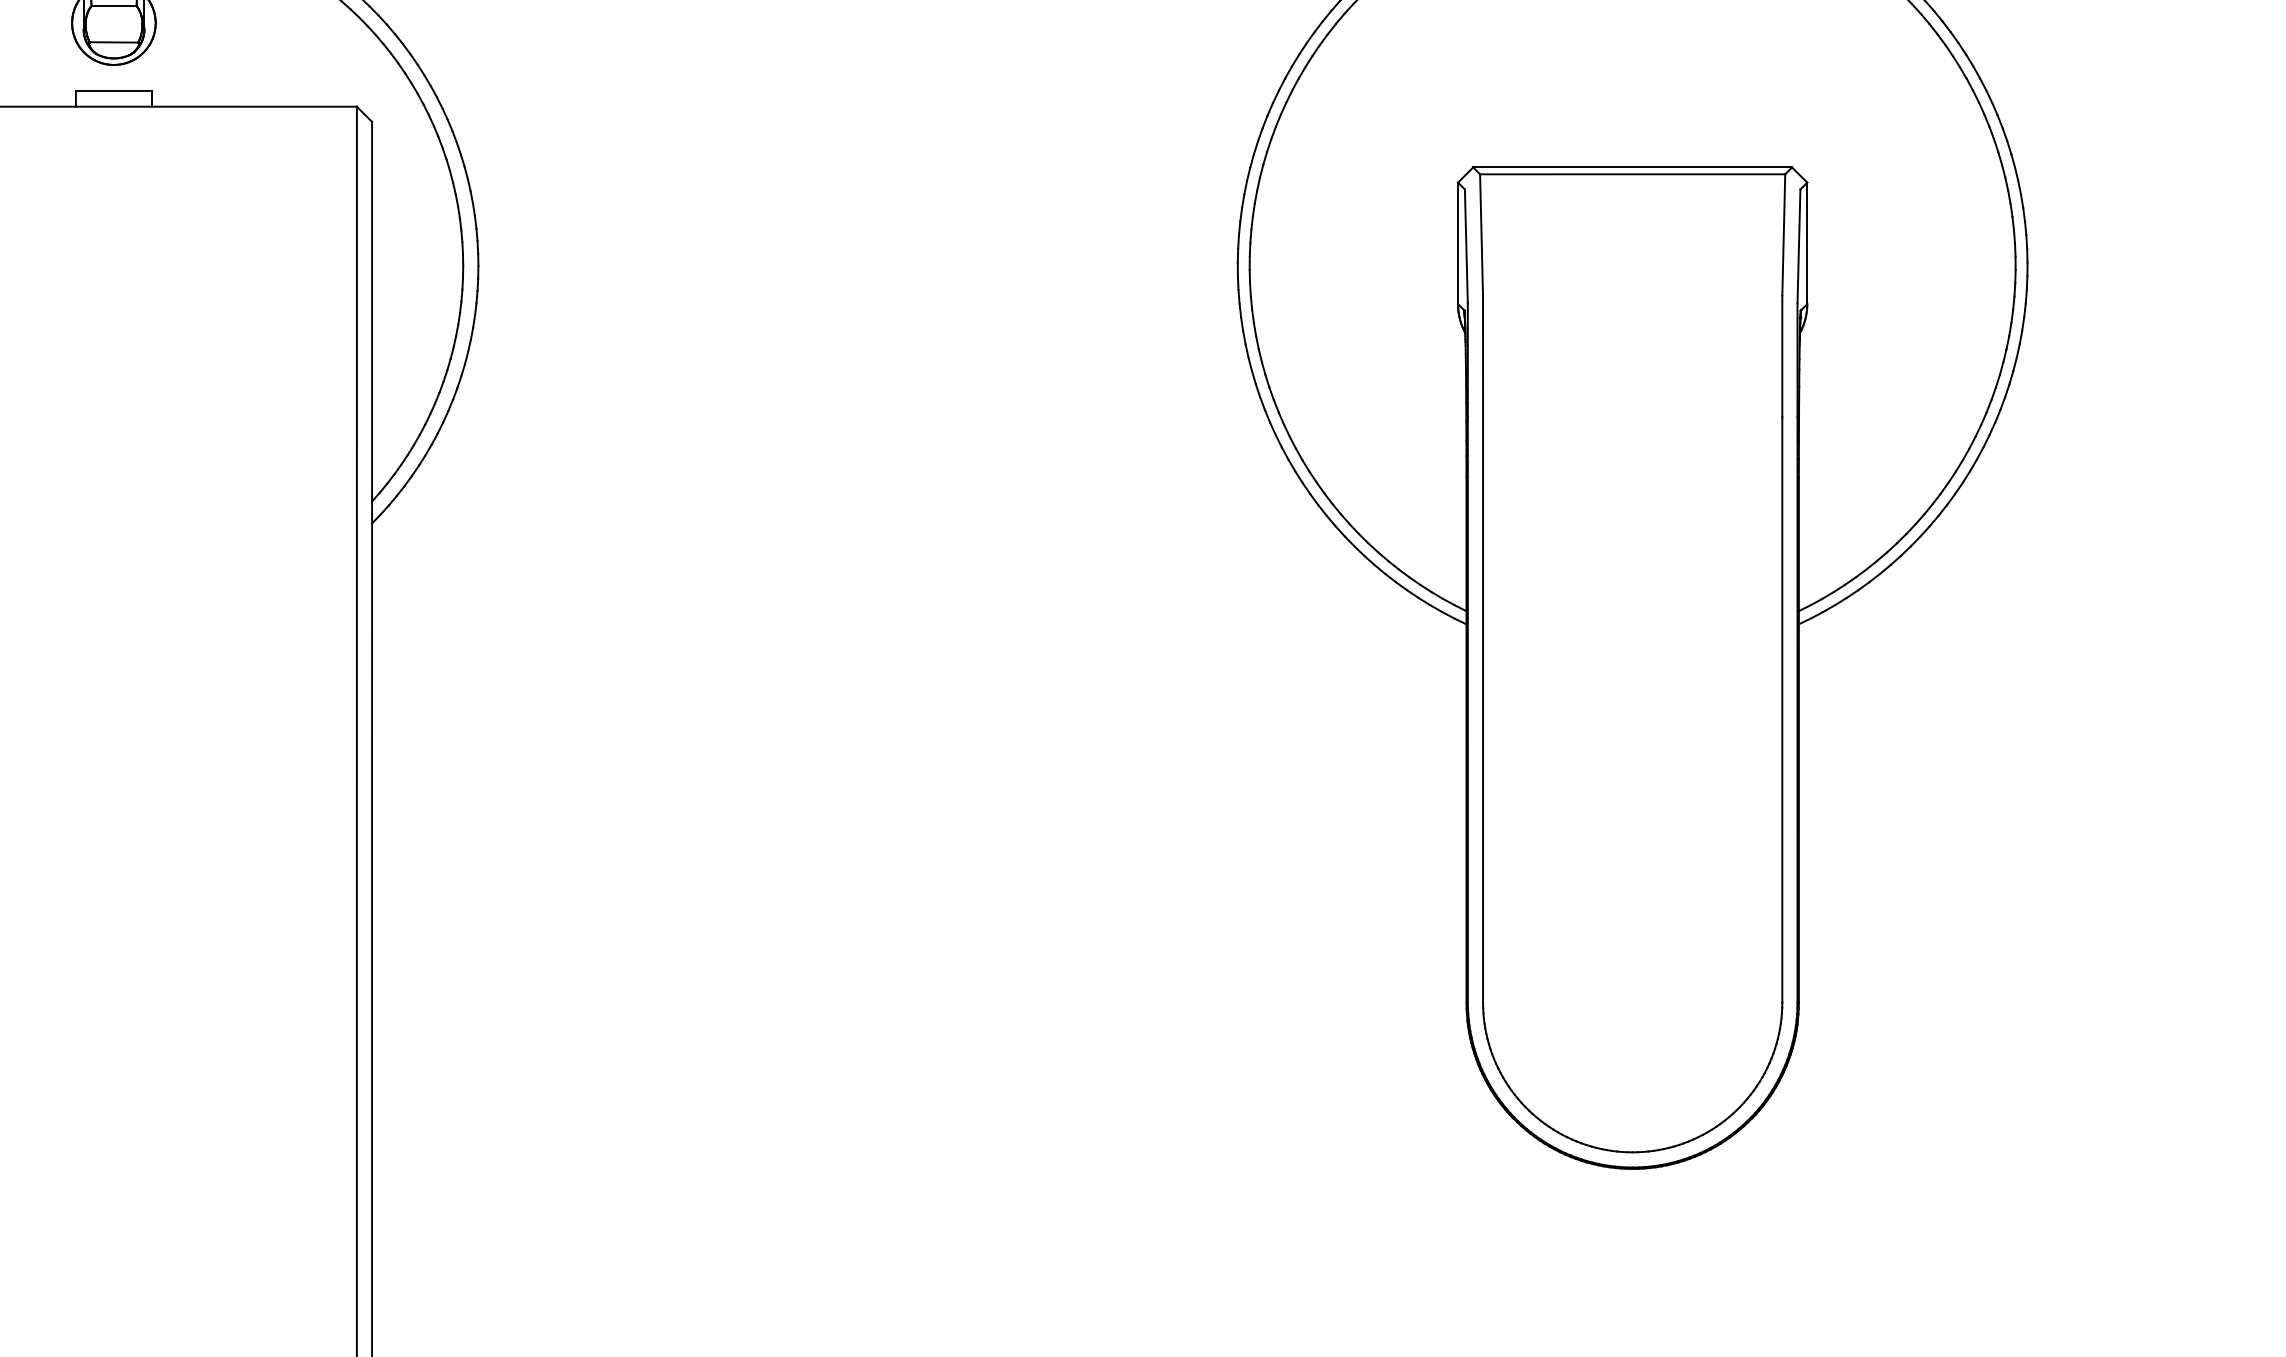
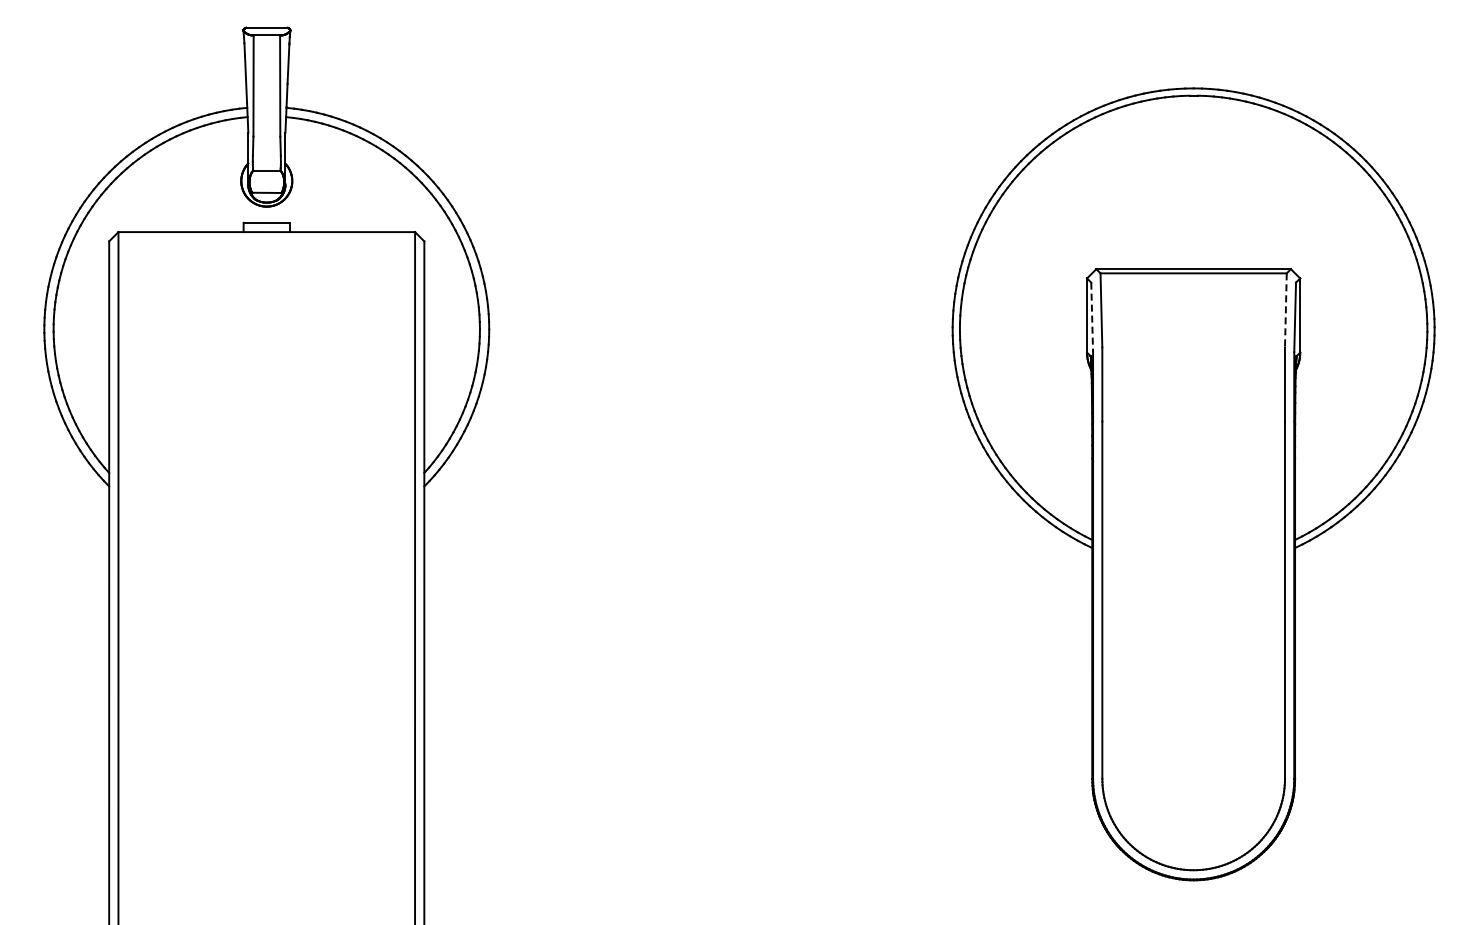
line: (1783, 235) -> (1285, 310), solid -> dashed
line: (1466, 246) -> (1092, 317), solid -> dashed

